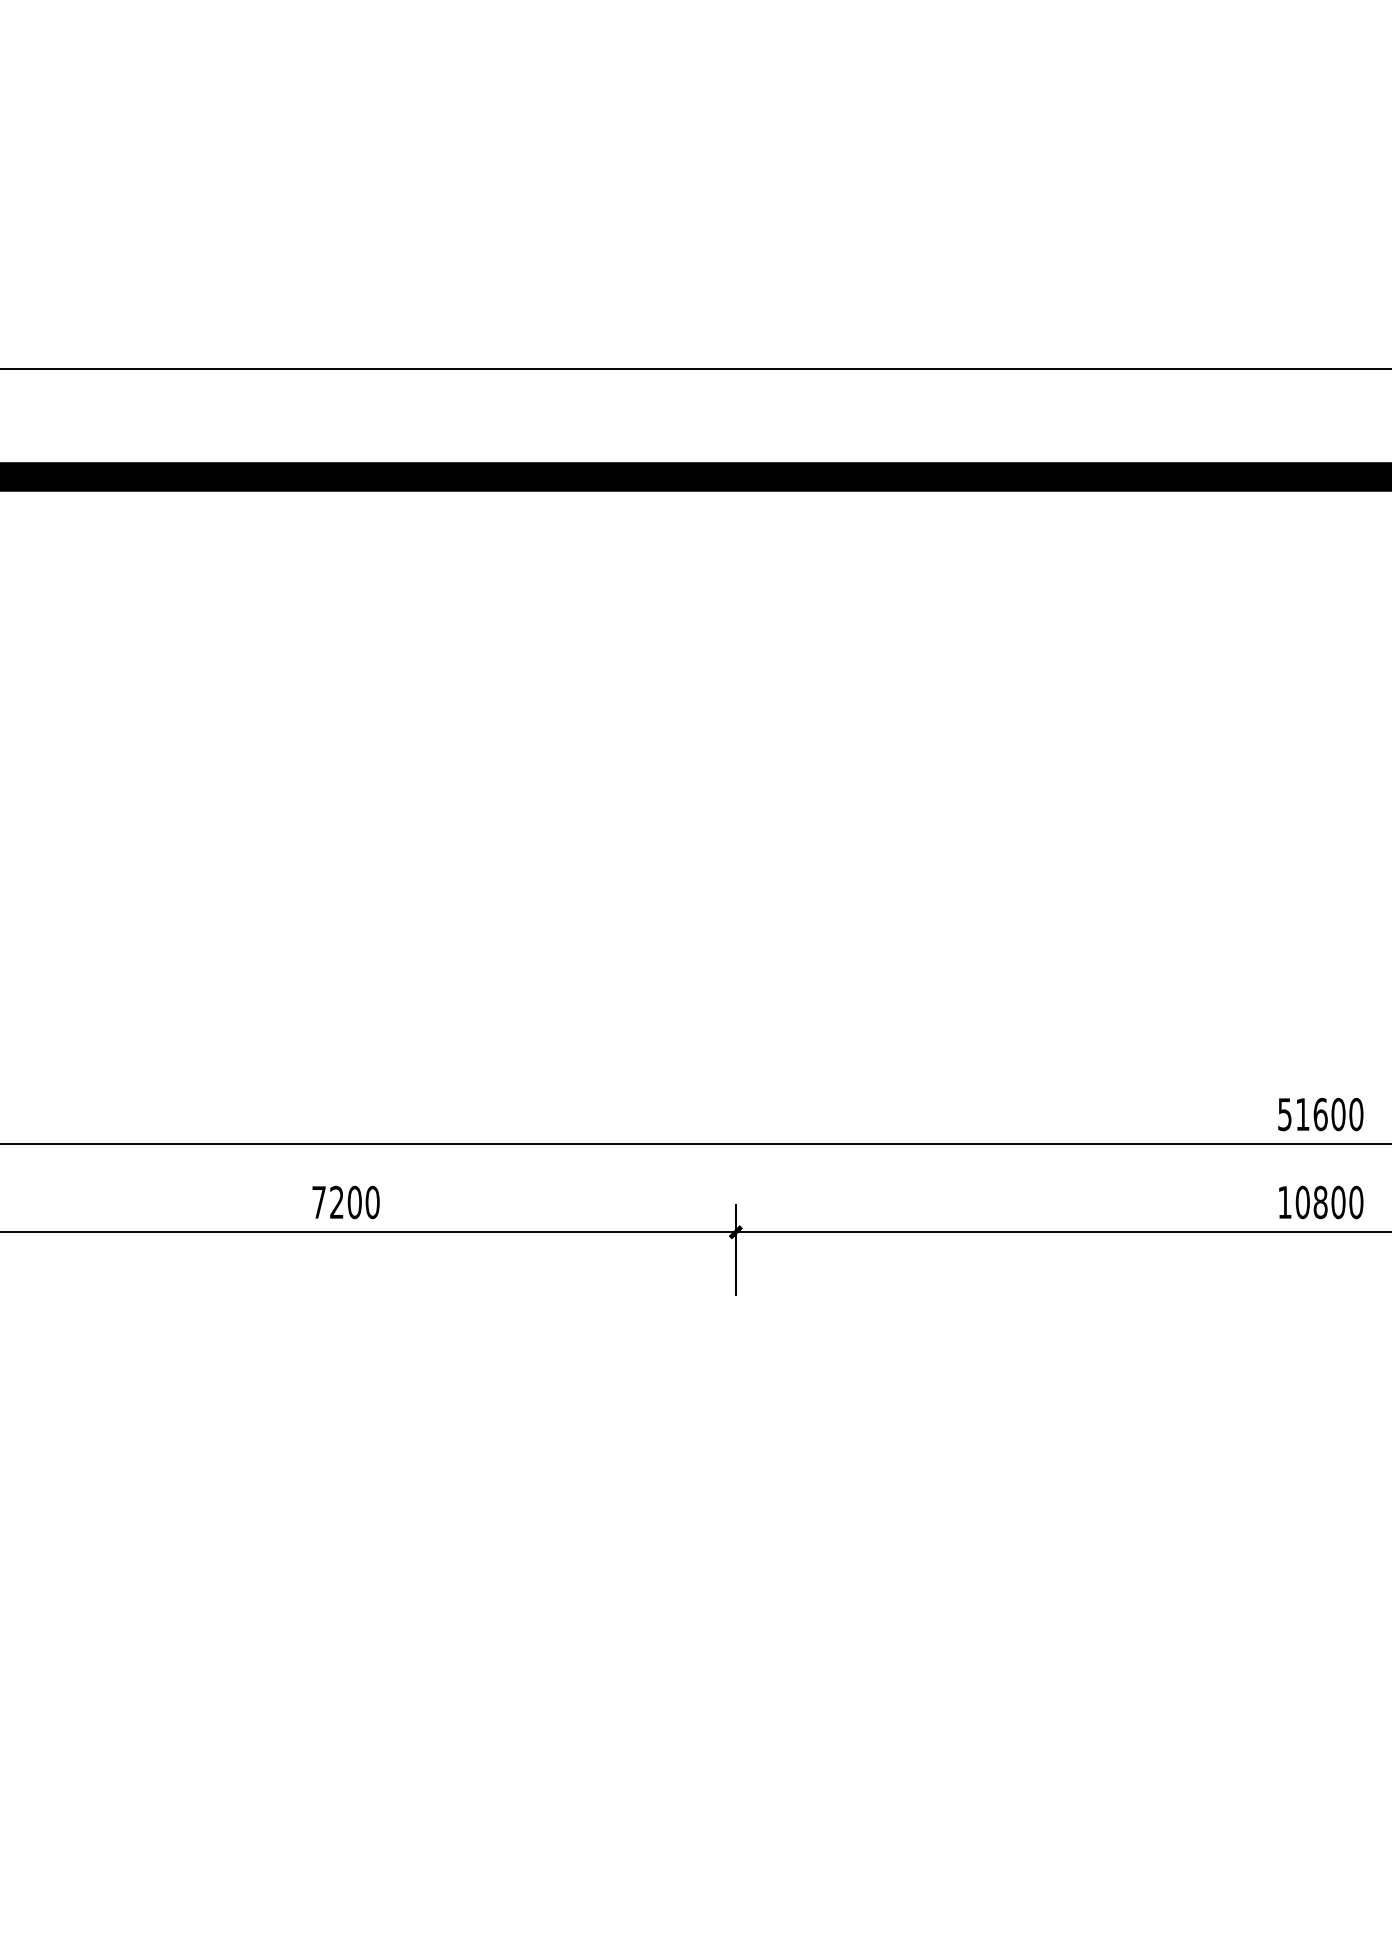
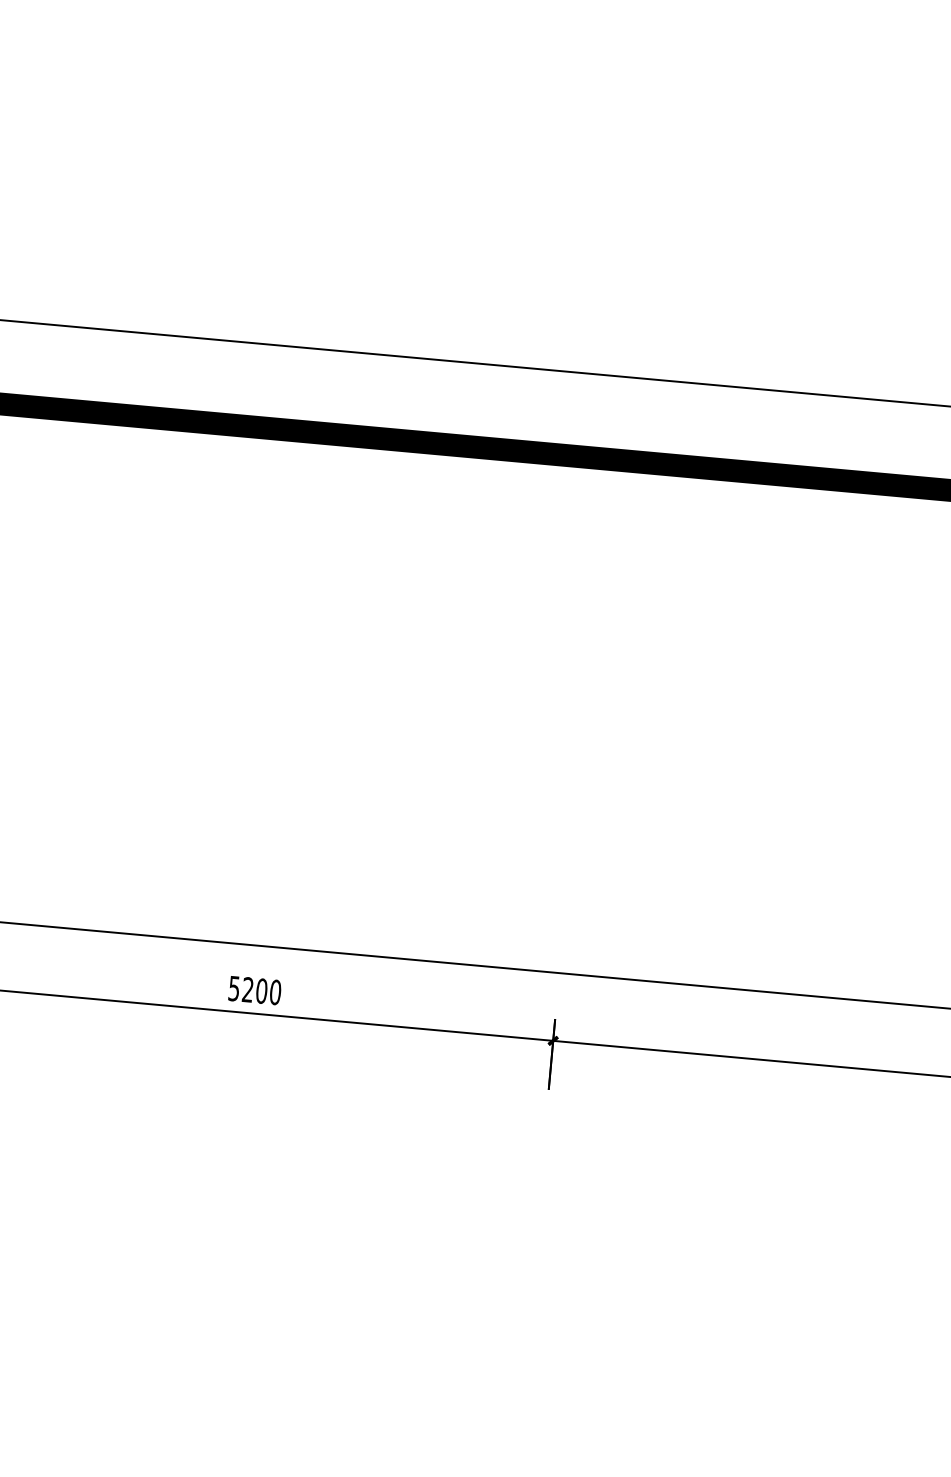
text: (318, 1202) -> (233, 988), 7200 -> 5200

